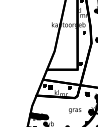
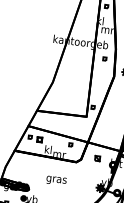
text: (75, 110) -> (57, 180), moved

